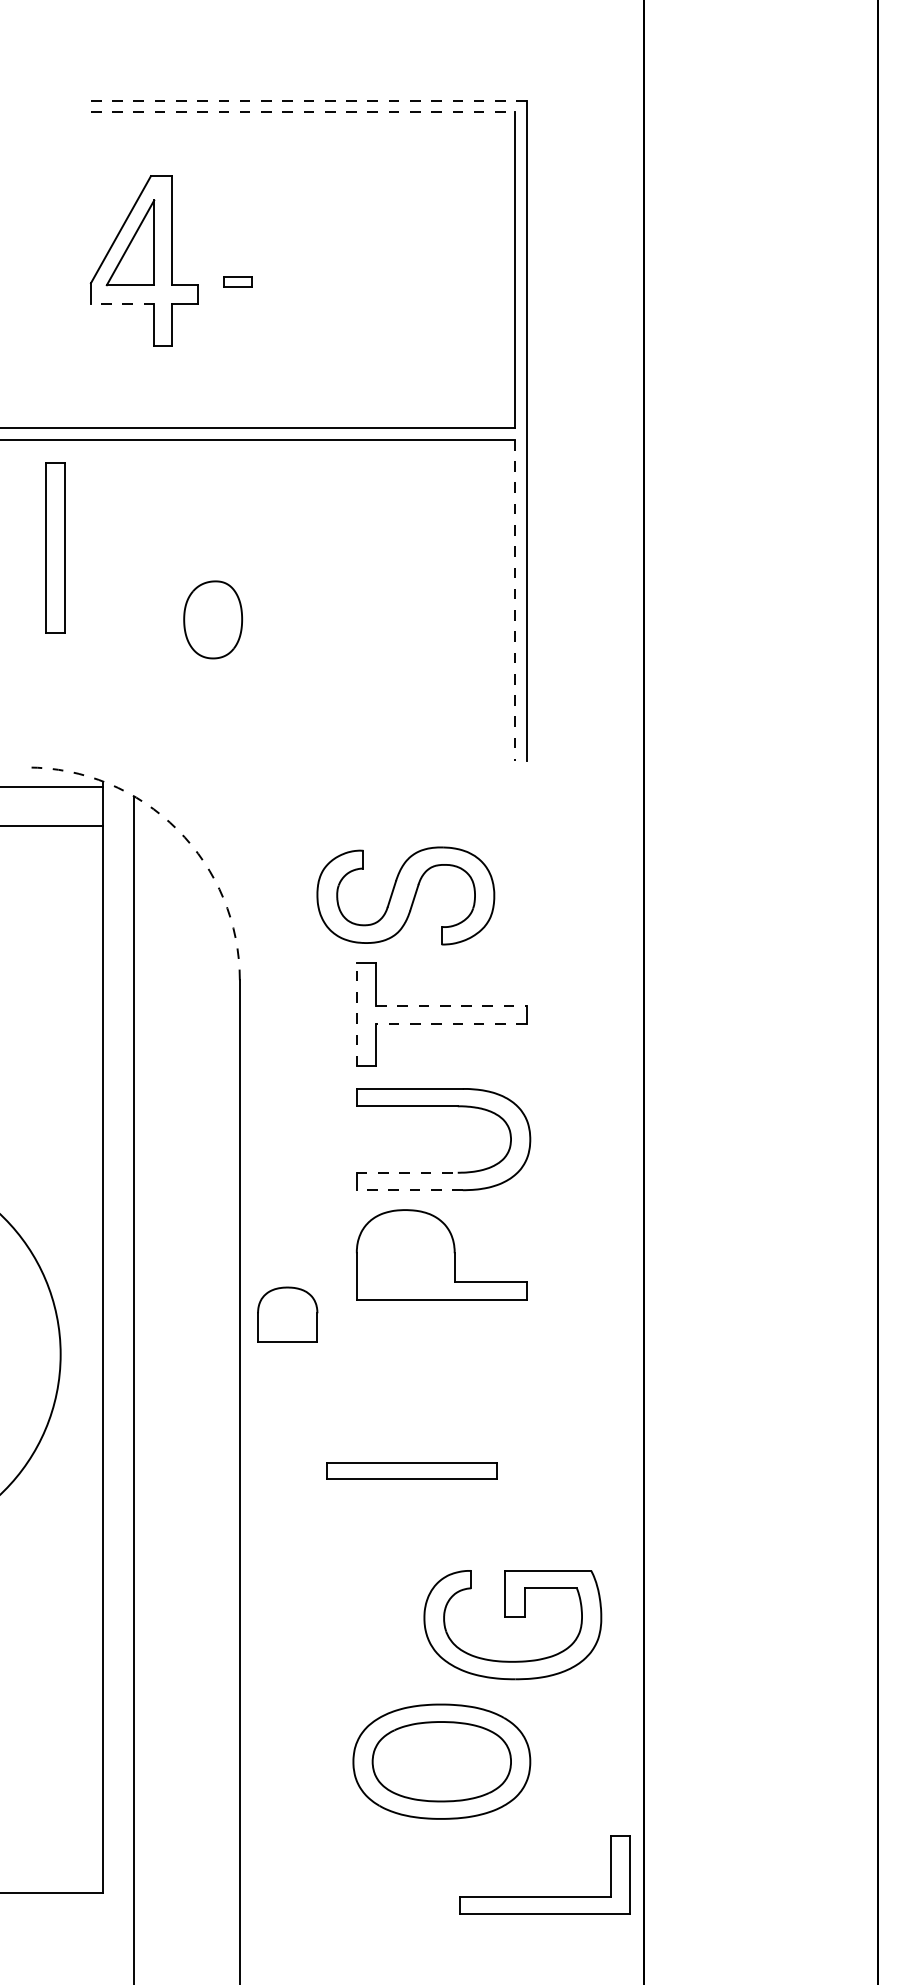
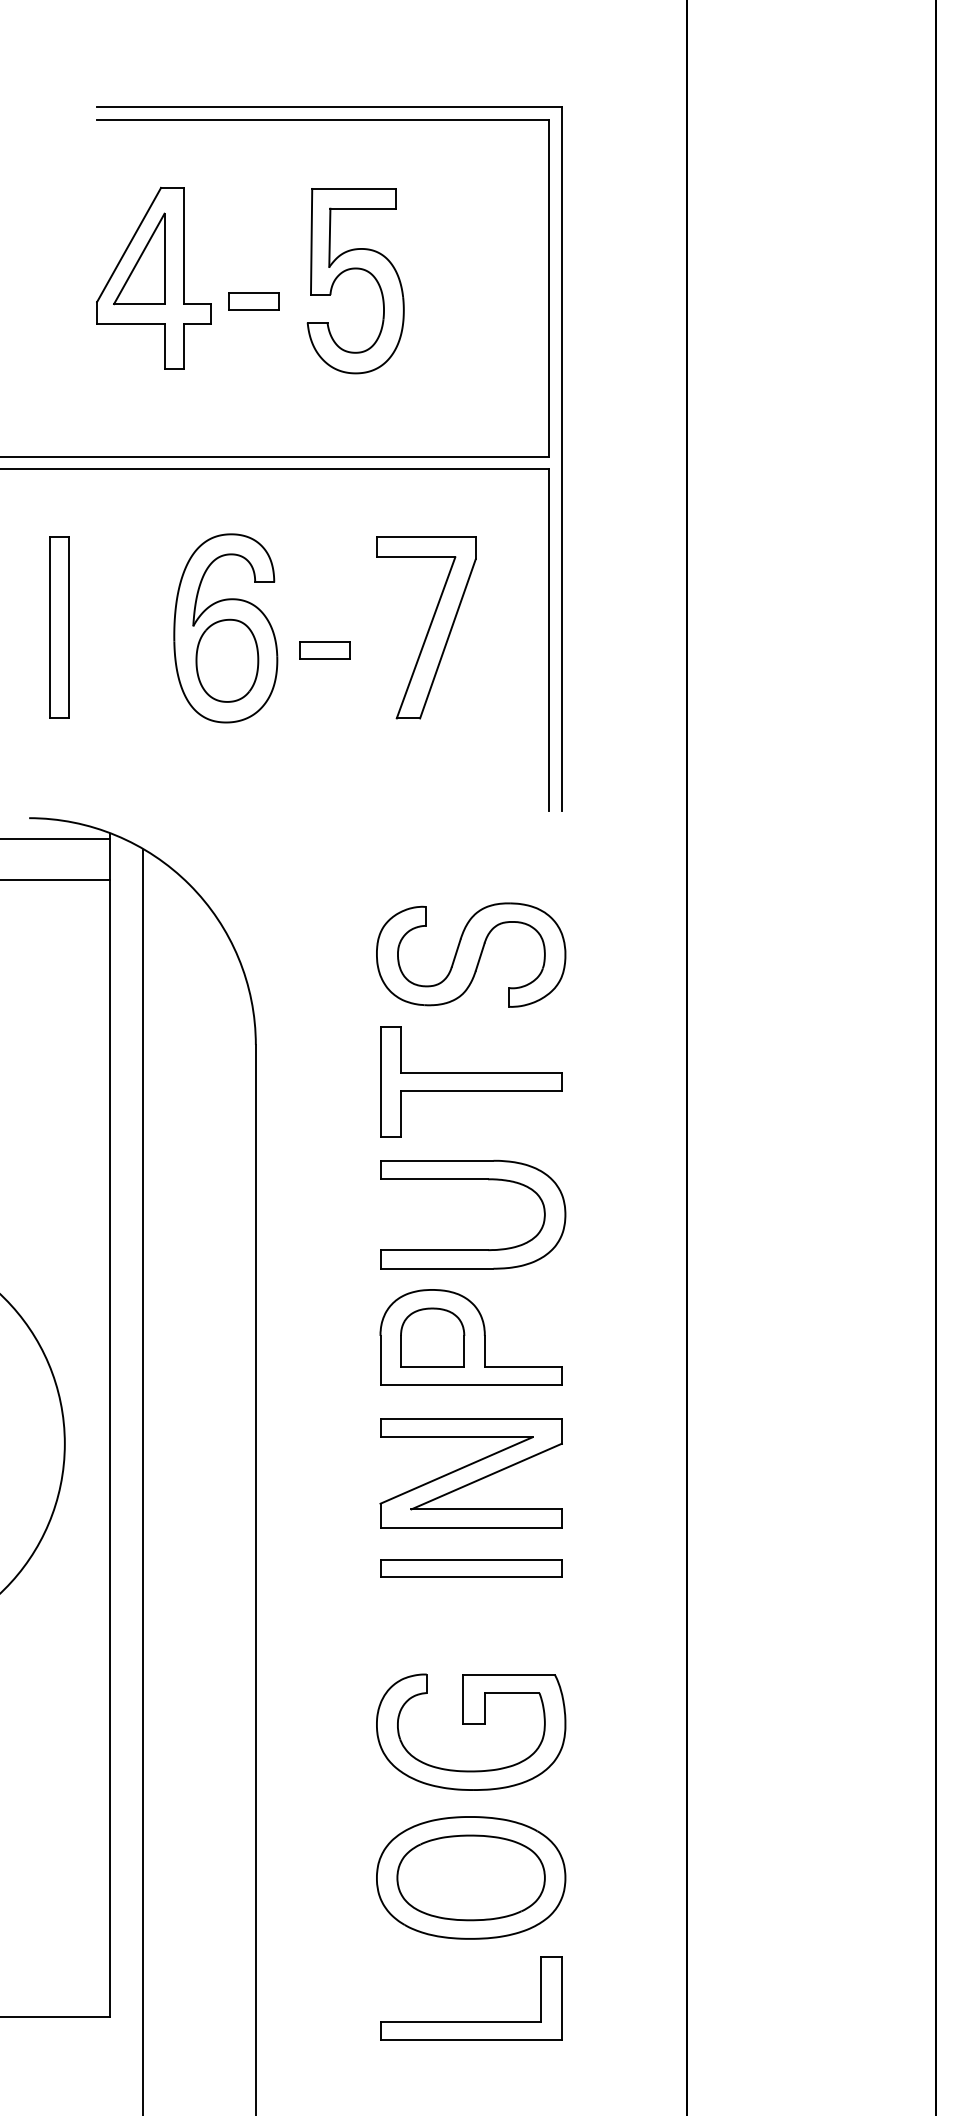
line: (309, 100) -> (330, 107), dashed -> solid
line: (303, 112) -> (323, 120), dashed -> solid
part: (333, 252) -> (355, 269), added
part: (238, 281) -> (254, 300), size x1.67
line: (122, 303) -> (130, 323), dashed -> solid
part: (55, 547) -> (59, 627), moved
part: (400, 588) -> (427, 627), added
part: (211, 589) -> (225, 628), added
line: (515, 600) -> (549, 640), dashed -> solid
part: (304, 609) -> (324, 649), added
arc: (177, 829) -> (189, 884), dashed -> solid
part: (405, 895) -> (470, 954), moved
line: (452, 1006) -> (482, 1072), dashed -> solid
line: (356, 1014) -> (380, 1081), dashed -> solid
line: (451, 1023) -> (481, 1091), dashed -> solid
line: (407, 1172) -> (434, 1249), dashed -> solid
line: (409, 1190) -> (436, 1269), dashed -> solid
part: (287, 1314) -> (432, 1337), moved
part: (441, 1381) -> (470, 1472), added
part: (411, 1470) -> (470, 1567), moved
part: (512, 1617) -> (470, 1724), moved
part: (544, 1896) -> (470, 2021), moved

